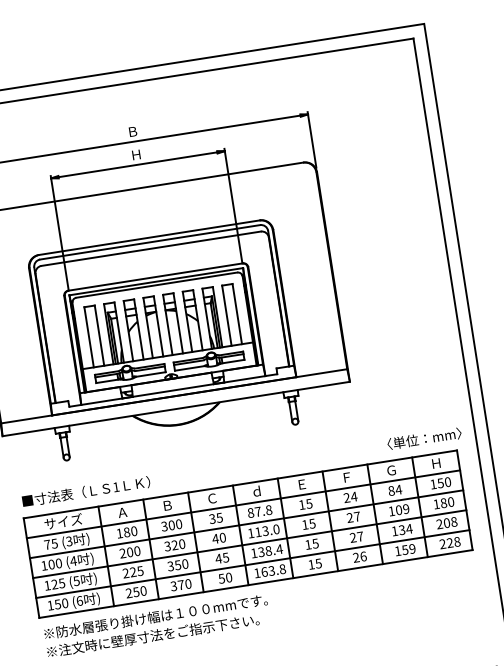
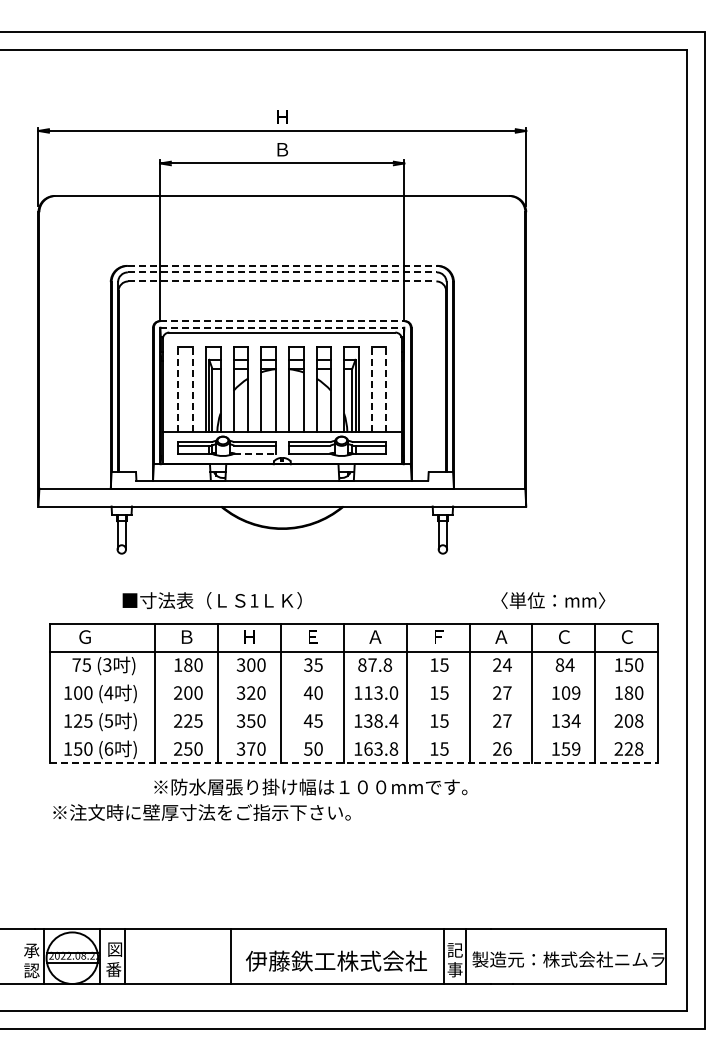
text: (132, 131) -> (282, 116), Ｂ -> Ｈ
text: (136, 154) -> (282, 149), Ｈ -> Ｂ
line: (149, 237) -> (282, 265), solid -> dashed
line: (150, 242) -> (282, 272), solid -> dashed
line: (151, 248) -> (282, 281), solid -> dashed
line: (155, 277) -> (282, 321), solid -> dashed
line: (156, 281) -> (282, 327), solid -> dashed
line: (237, 313) -> (386, 388), solid -> dashed
line: (226, 315) -> (371, 388), solid -> dashed
line: (99, 335) -> (192, 388), solid -> dashed
line: (89, 336) -> (178, 388), solid -> dashed
line: (151, 374) -> (255, 453), solid -> dashed
text: (424, 438) -> (553, 600), moved
text: (436, 463) -> (627, 636), Ｈ -> Ｃ
text: (390, 470) -> (563, 636), Ｇ -> Ｃ
text: (346, 477) -> (501, 636), Ｆ -> Ａ
text: (301, 484) -> (438, 636), Ｅ -> Ｆ
text: (85, 491) -> (211, 600), moved
text: (257, 491) -> (375, 636), ｄ -> Ａ
text: (212, 498) -> (312, 636), Ｃ -> Ｅ
text: (167, 505) -> (249, 636), Ｂ -> Ｈ
text: (122, 512) -> (186, 636), Ａ -> Ｂ
text: (63, 521) -> (103, 636), サイズ -> Ｇ
line: (246, 524) -> (353, 679), removed
line: (249, 544) -> (353, 707), removed
line: (252, 564) -> (353, 735), removed
line: (256, 583) -> (354, 763), solid -> dashed
text: (155, 616) -> (310, 786), moved

